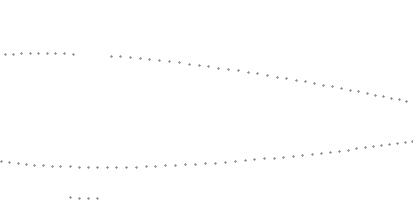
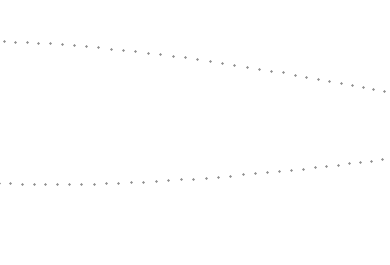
part: (92, 54) -> (39, 42), added
part: (83, 197) -> (28, 222), removed

